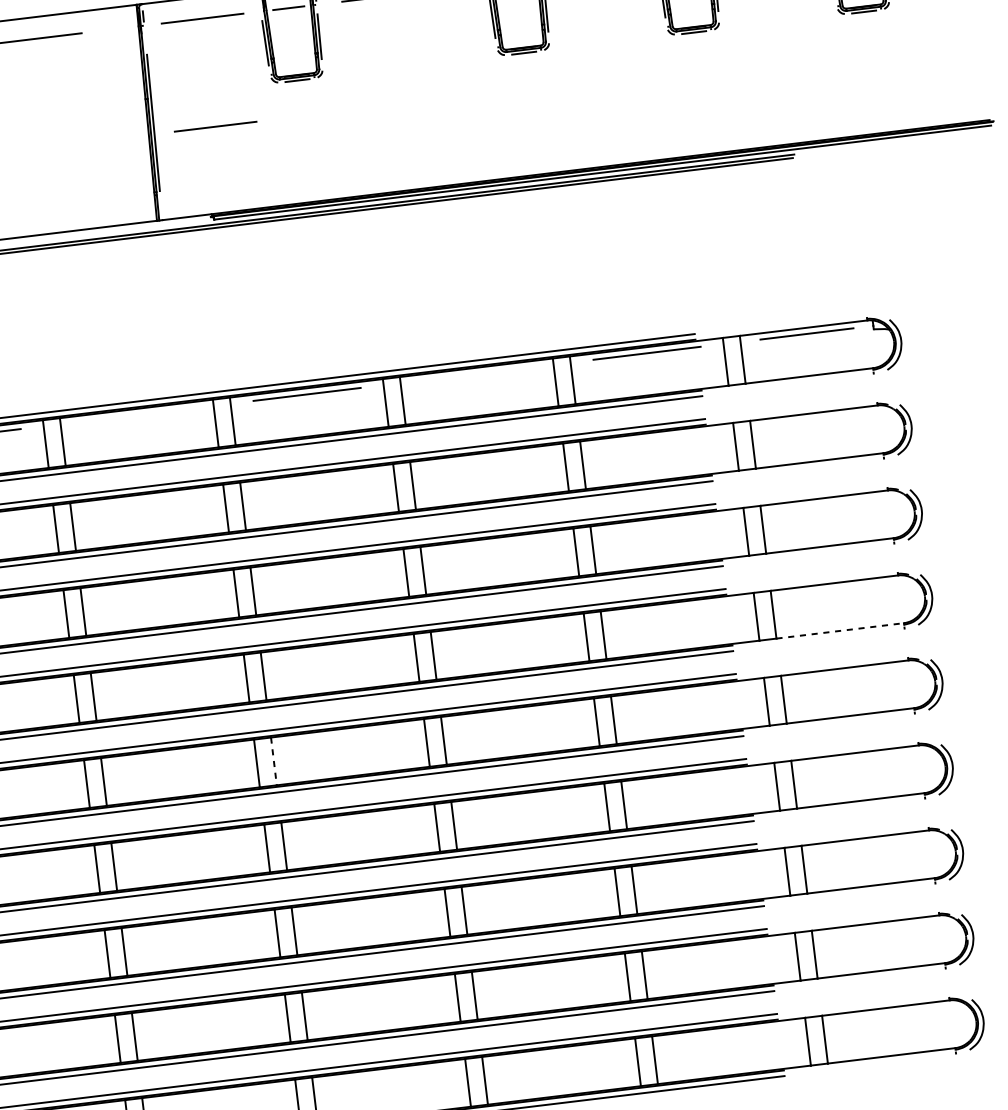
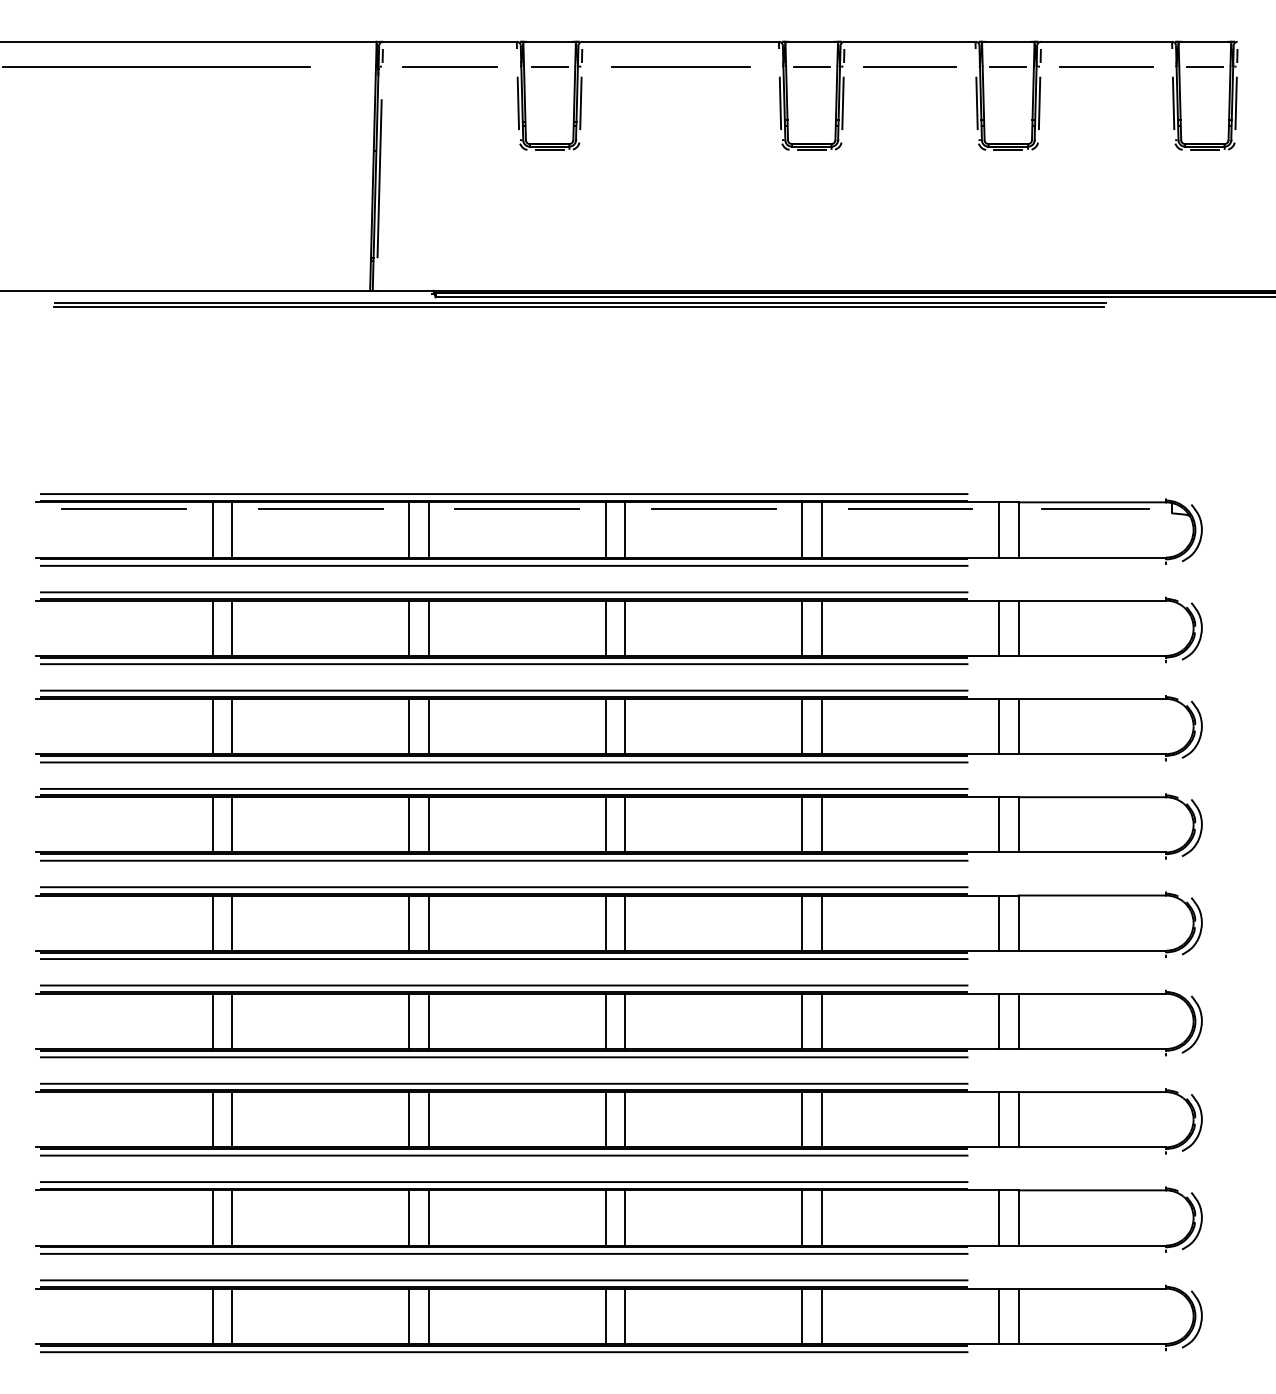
line: (215, 126) -> (449, 191), removed
line: (476, 373) -> (713, 509), added
line: (136, 415) -> (320, 509), added
line: (840, 630) -> (1092, 852), dashed -> solid
line: (273, 761) -> (428, 923), dashed -> solid

